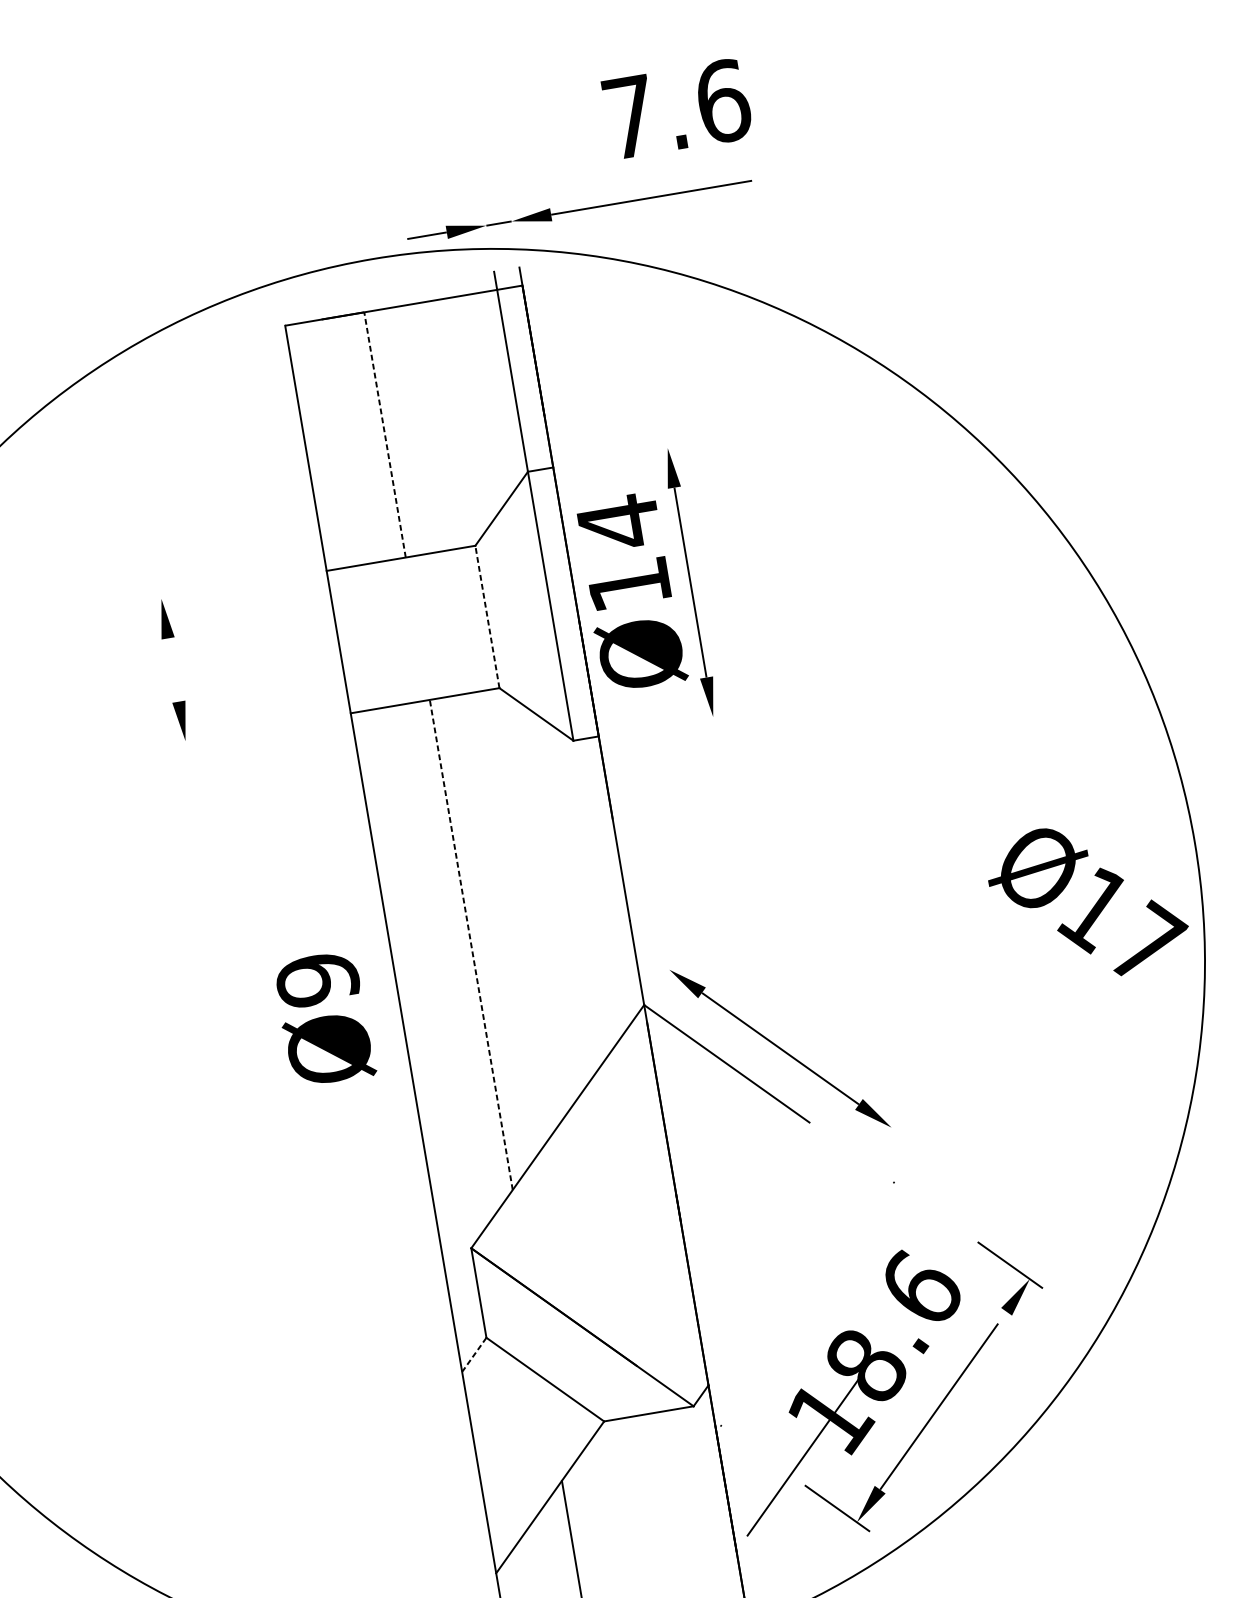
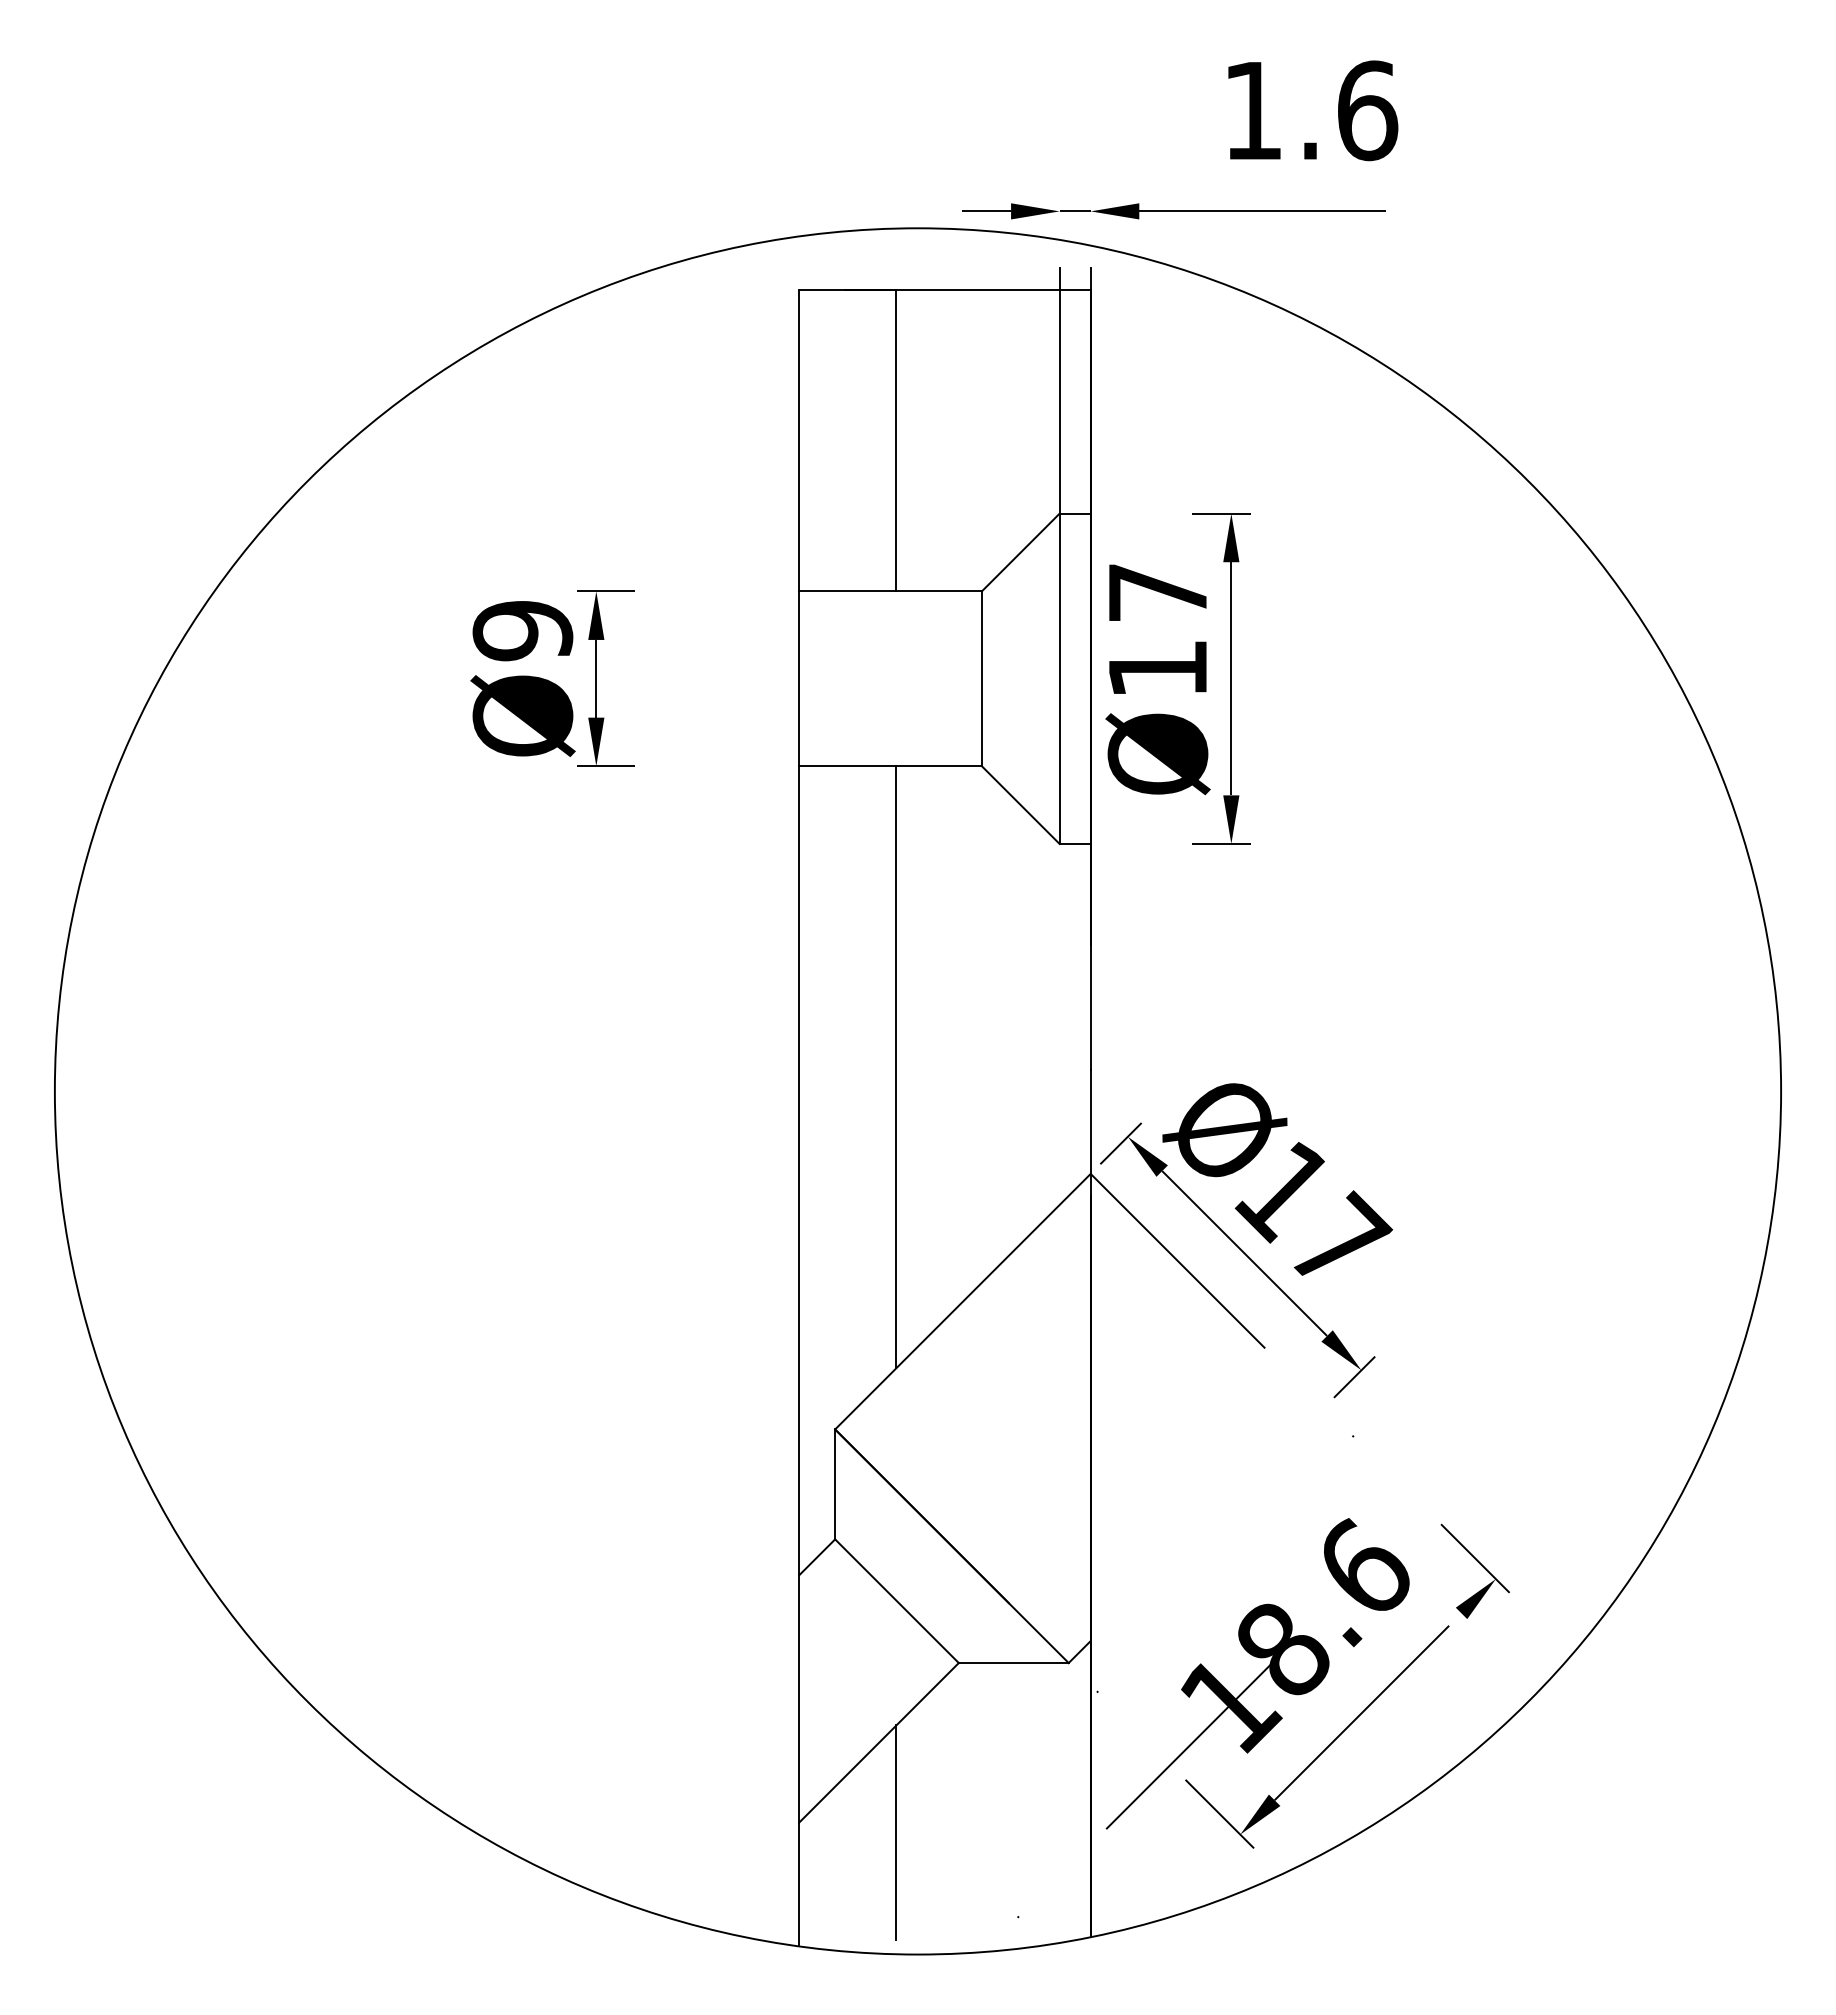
text: (630, 116) -> (1253, 110), 7.6 -> 1.6
line: (385, 434) -> (896, 440), dashed -> solid
line: (659, 449) -> (1221, 513), added
text: (618, 522) -> (1157, 592), Ø14 -> Ø17
line: (168, 597) -> (605, 591), added
line: (487, 616) -> (981, 678), dashed -> solid
line: (173, 669) -> (596, 678), added
line: (705, 718) -> (1221, 843), added
line: (193, 740) -> (605, 766), added
text: (1087, 901) -> (1277, 1179), moved
line: (471, 945) -> (896, 1067), dashed -> solid
line: (664, 976) -> (1120, 1143), added
text: (323, 1018) -> (522, 678), moved
line: (886, 1133) -> (1354, 1376), added
line: (473, 1355) -> (816, 1557), dashed -> solid

